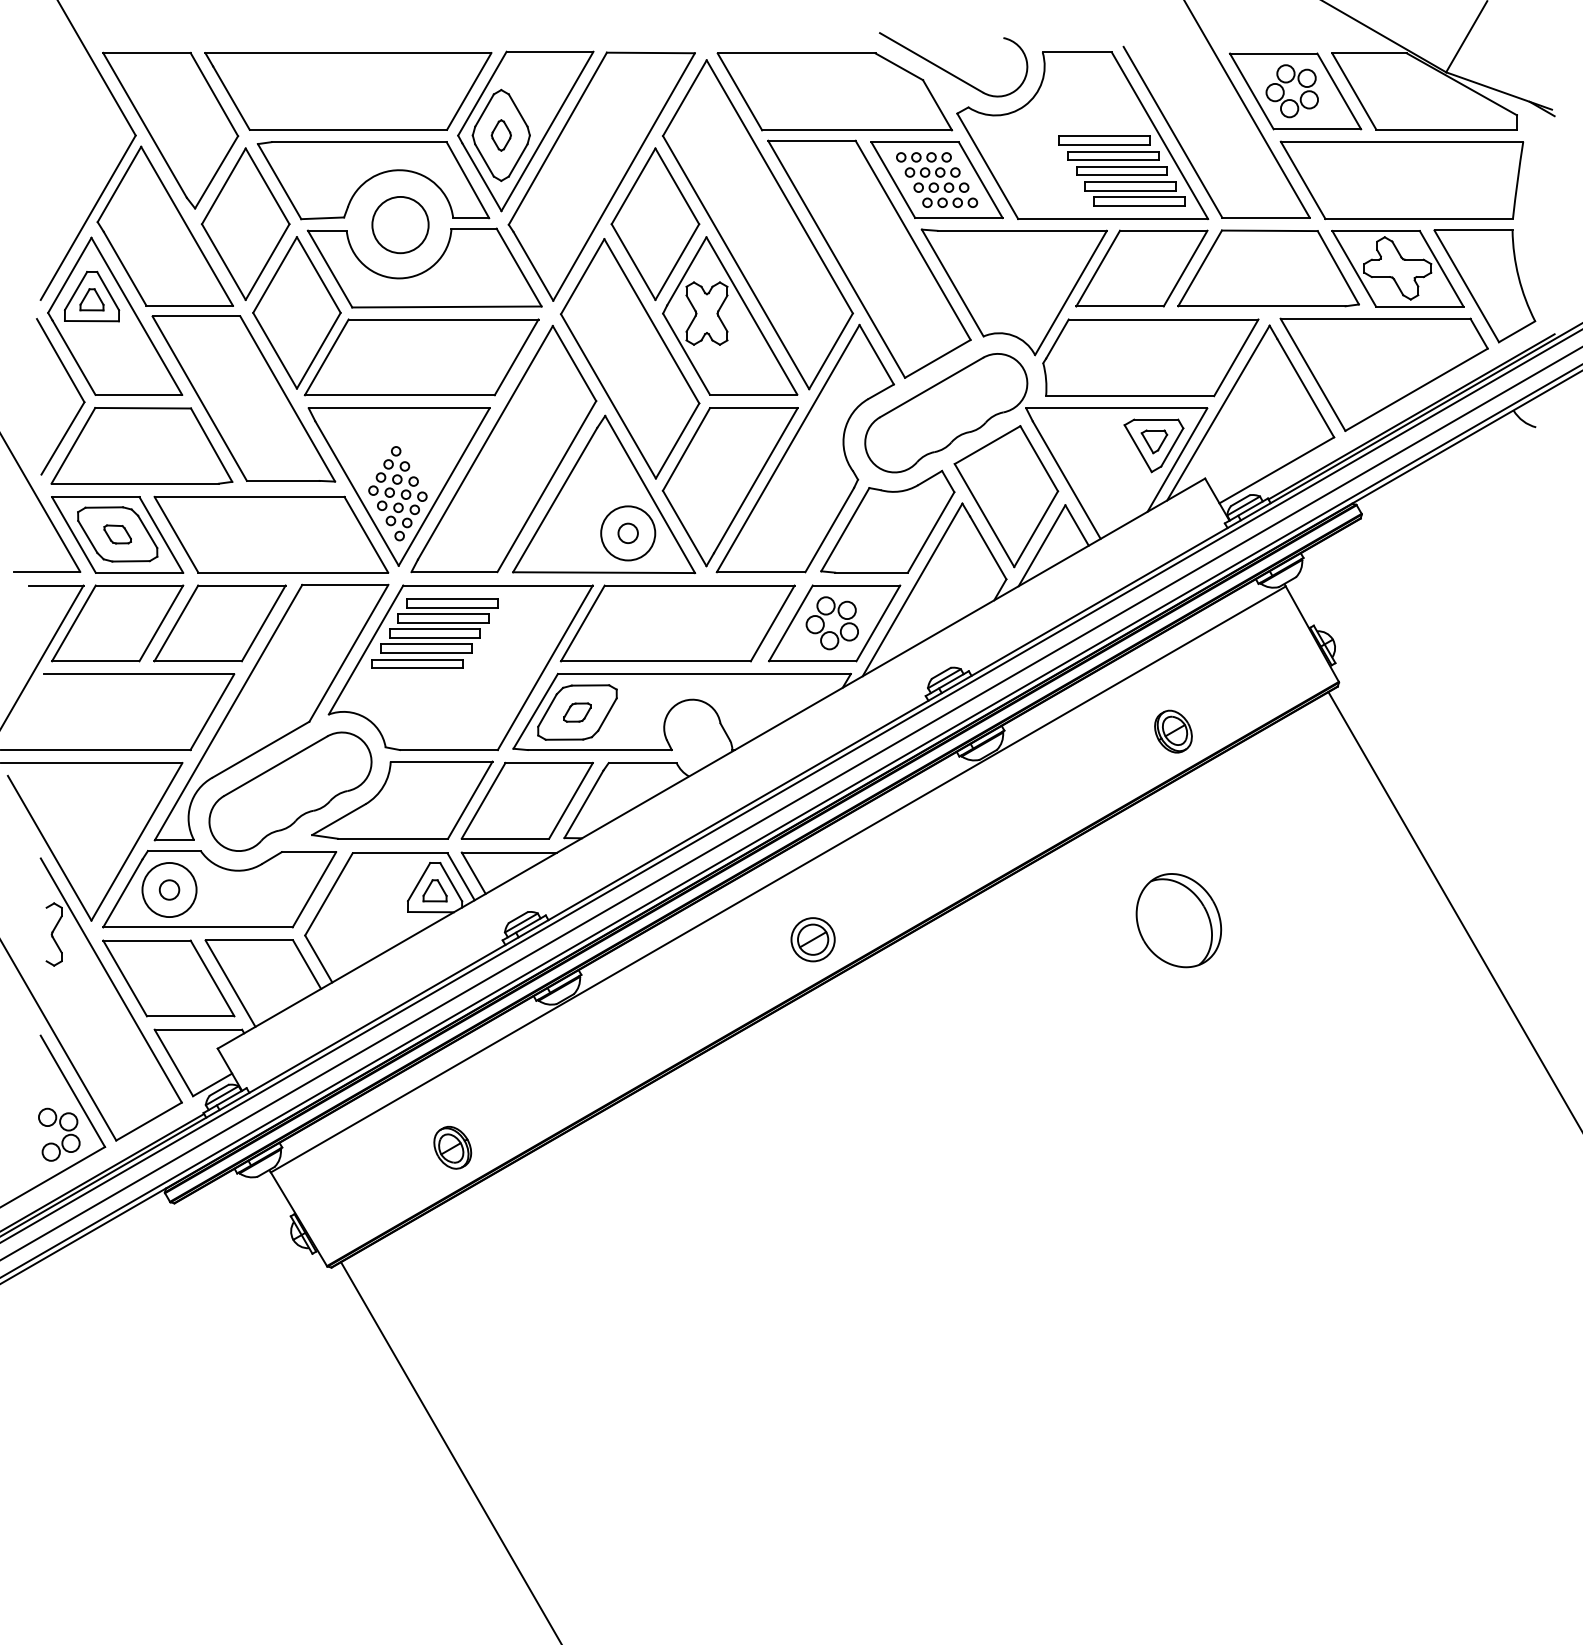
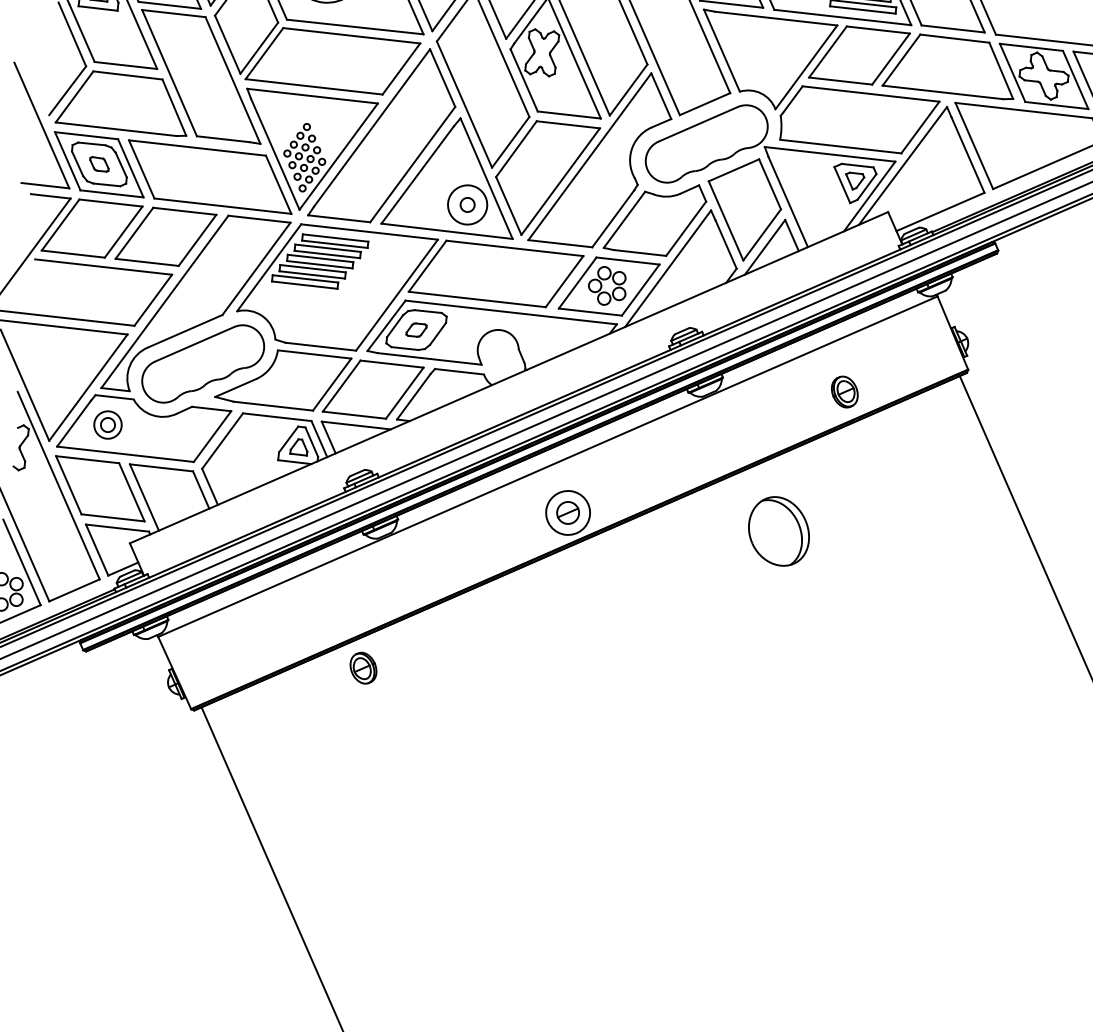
circle: (169, 889) -> (108, 424), size x0.7
part: (1178, 920) -> (778, 531), moved
circle: (812, 939) -> (567, 512), size x1.4
part: (452, 1147) -> (363, 667), moved

